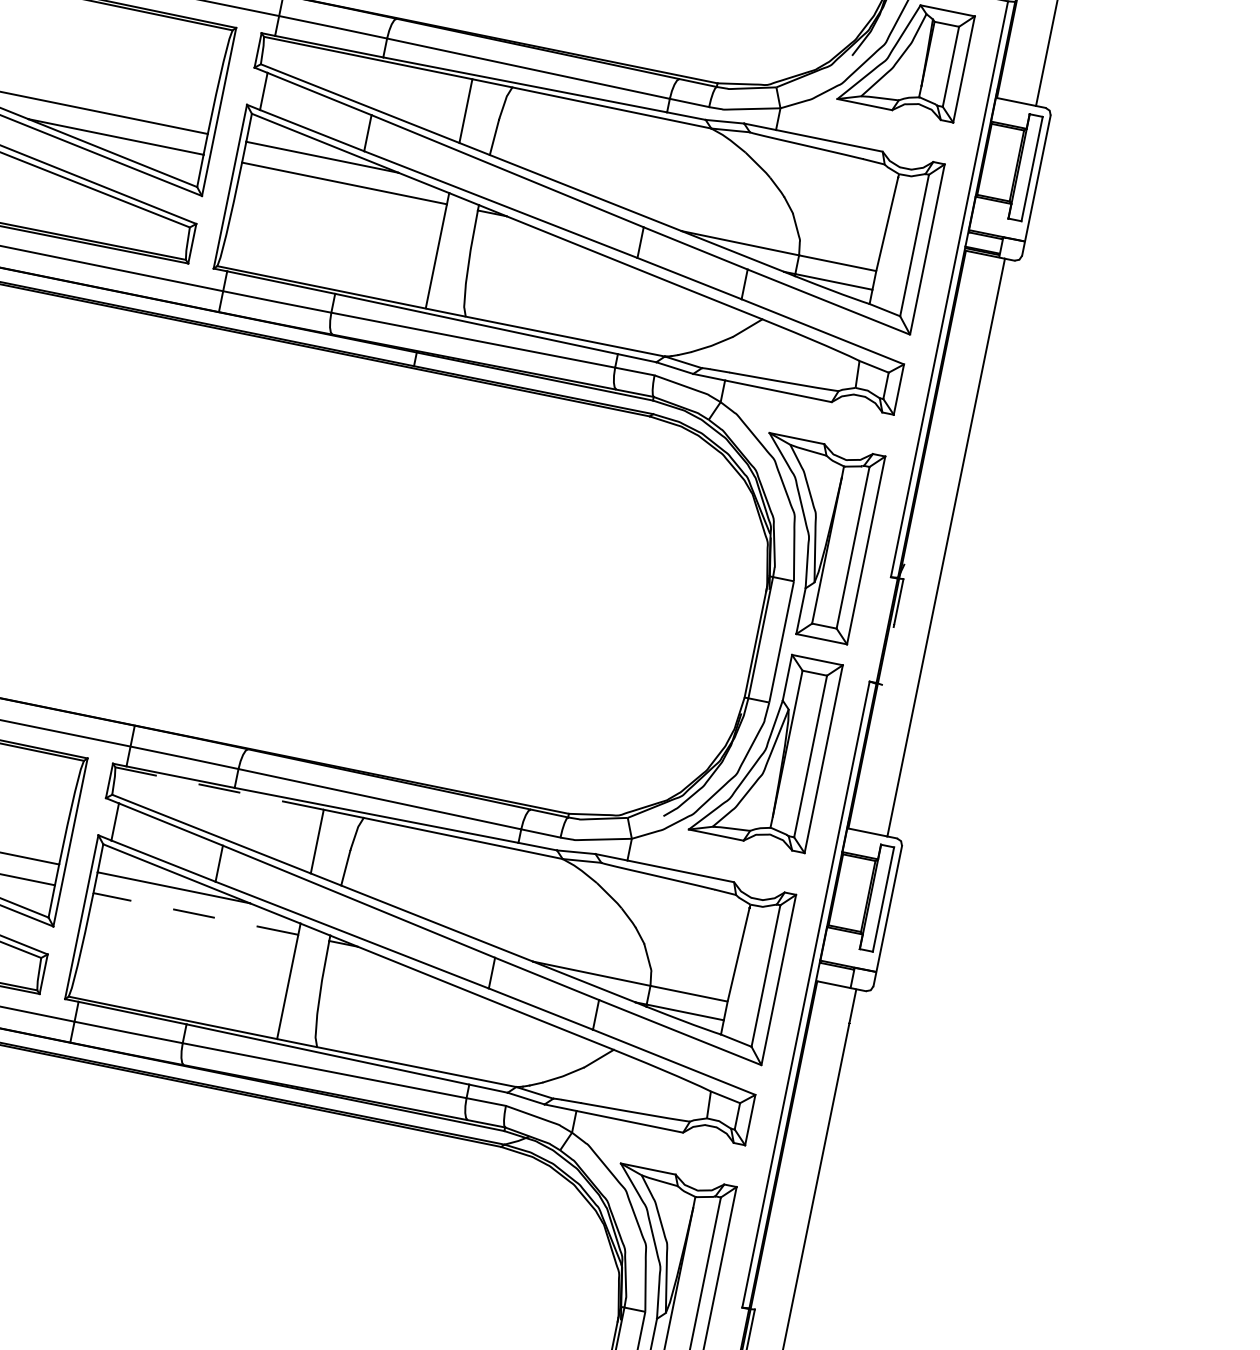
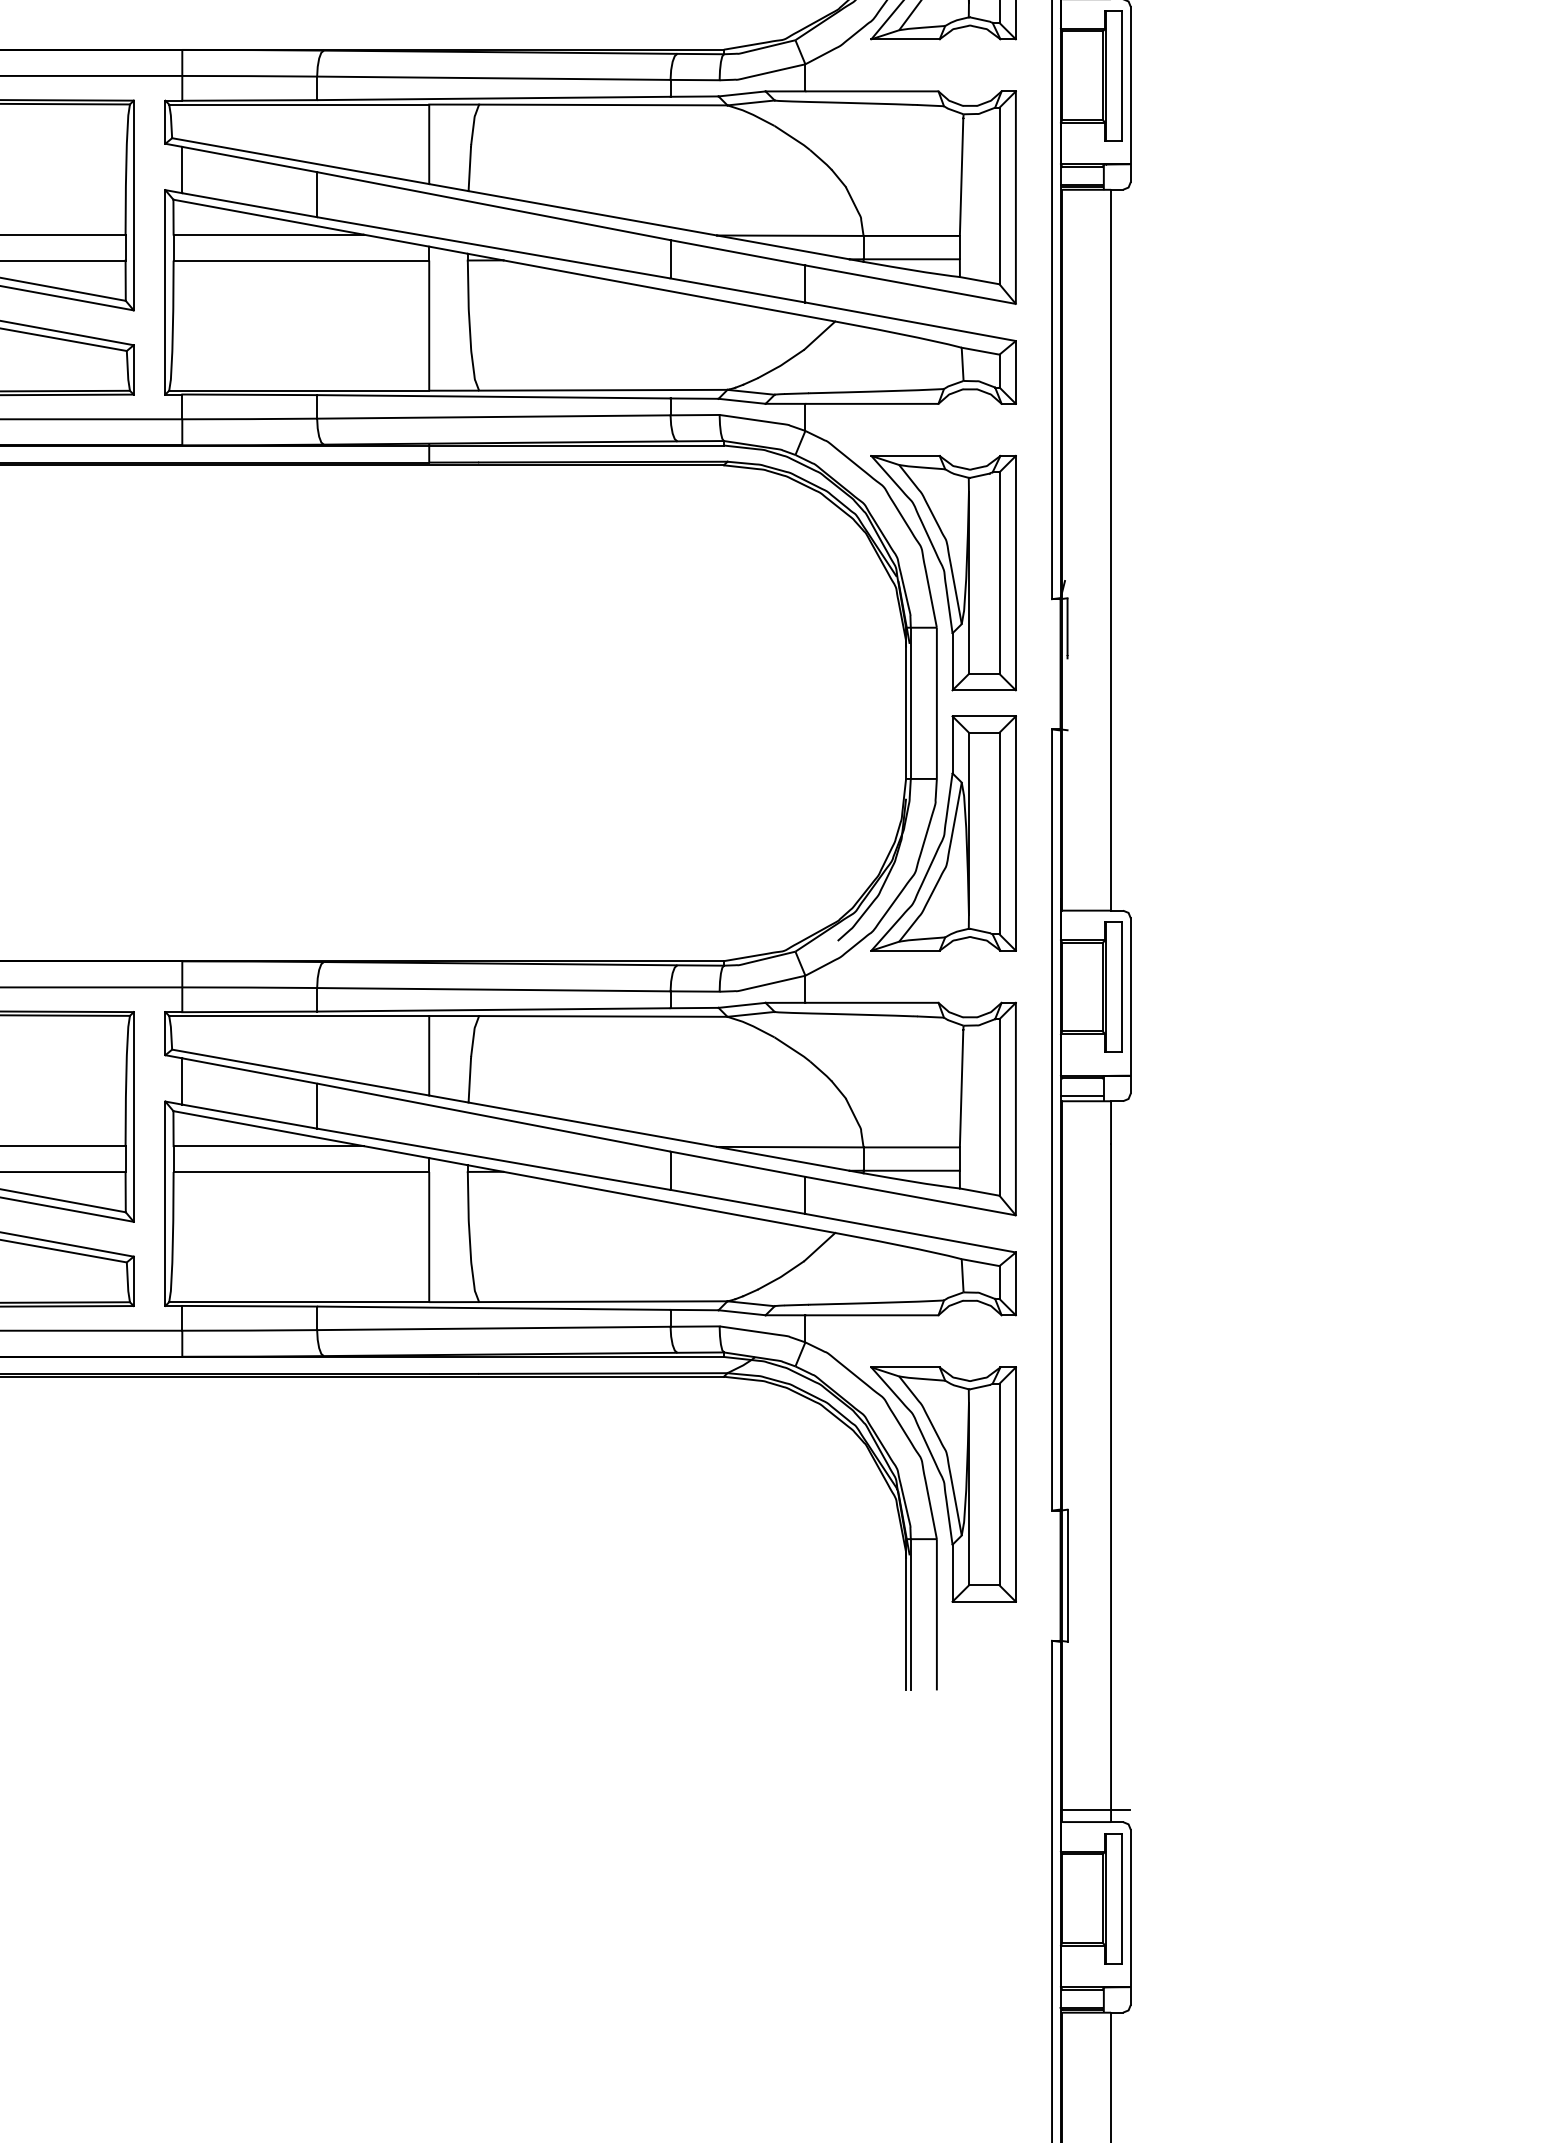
line: (219, 788) -> (299, 1016), dashed -> solid
line: (195, 914) -> (301, 1172), dashed -> solid
line: (833, 980) -> (1081, 1096), added

